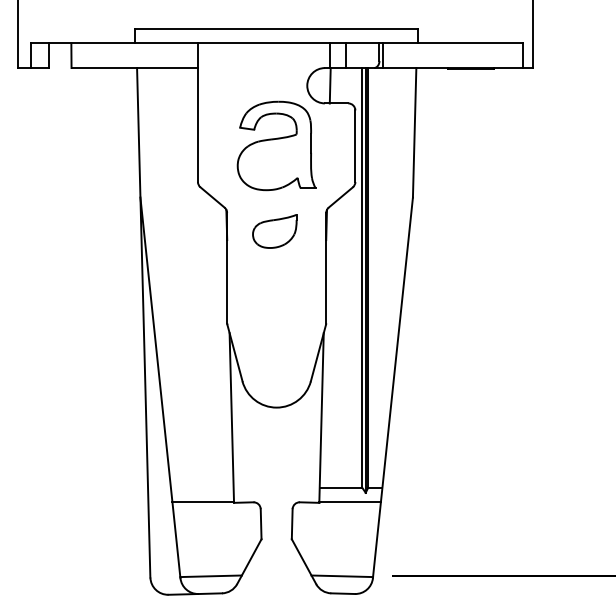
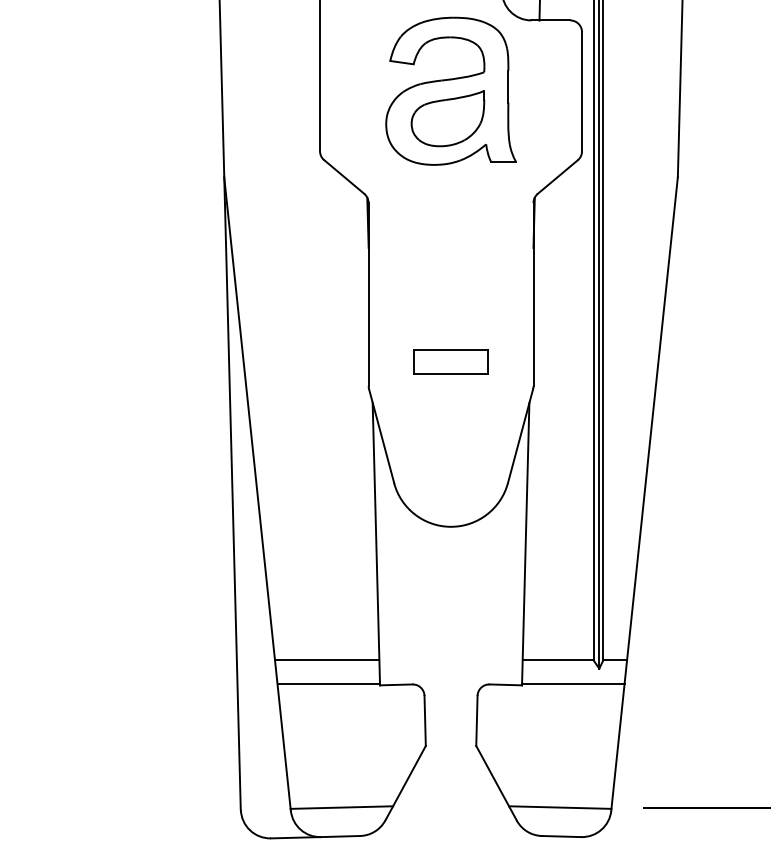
part: (274, 231) -> (447, 118), moved
part: (276, 308) -> (450, 361), added
line: (201, 487) -> (325, 659), added

